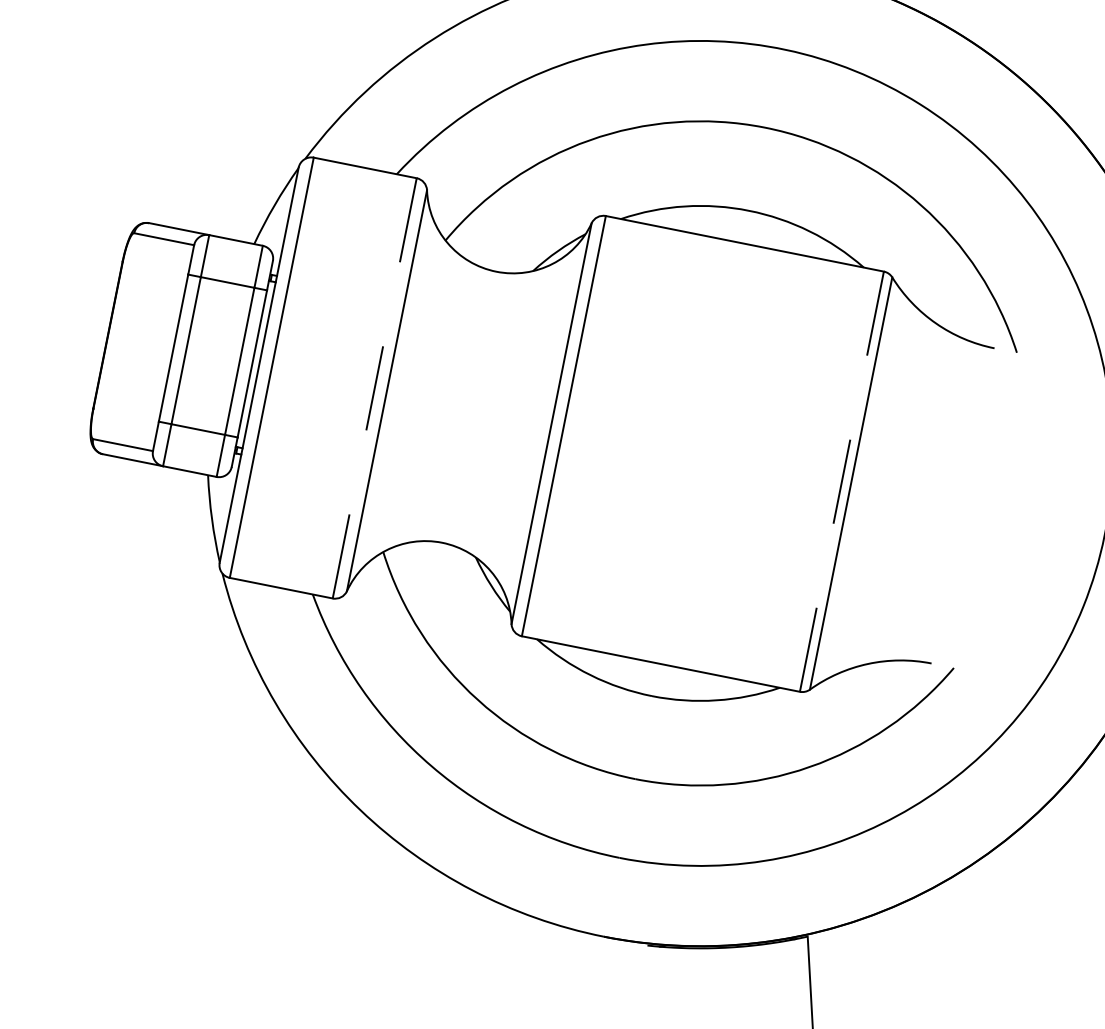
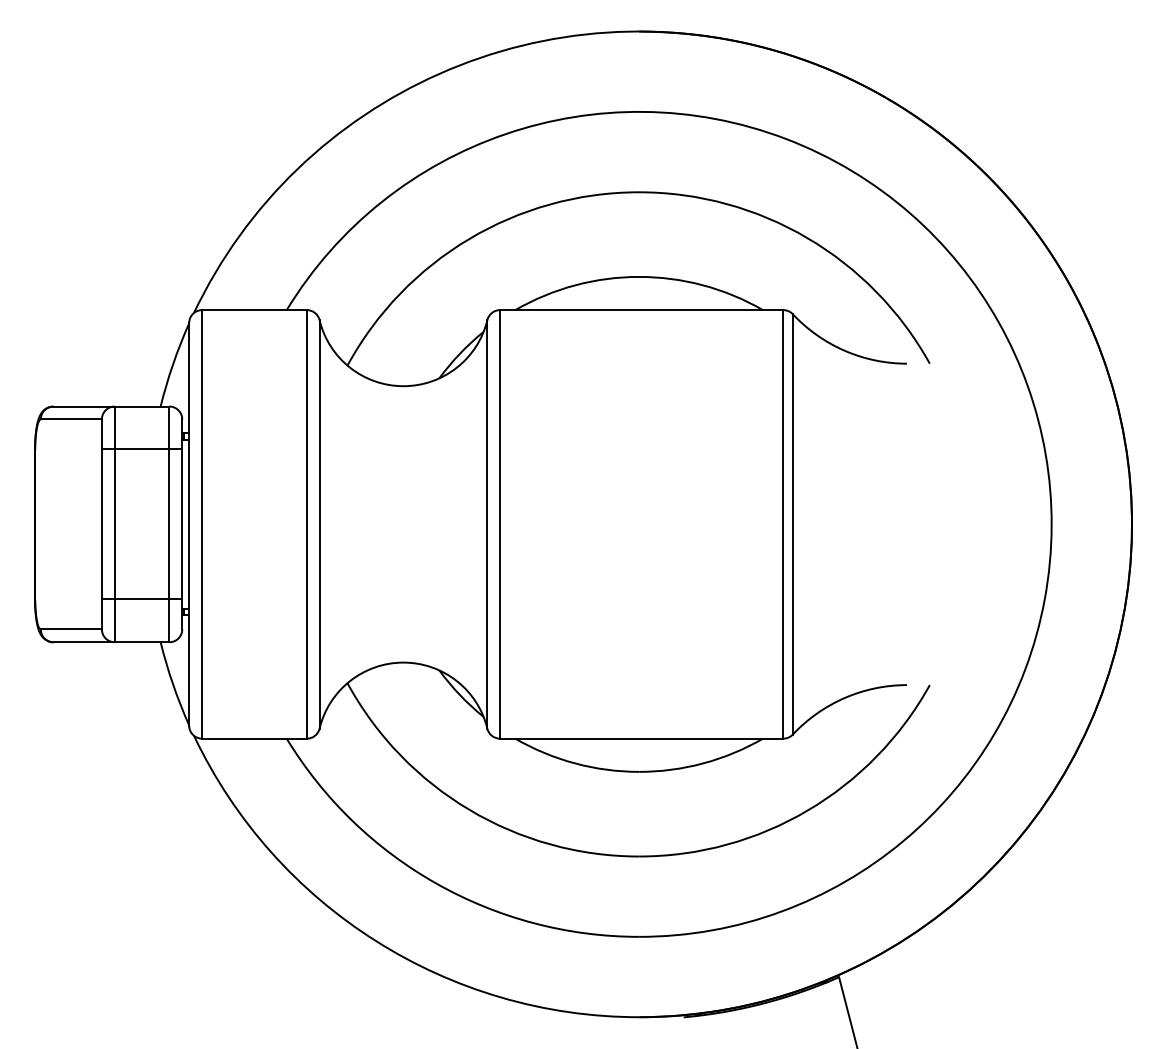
line: (375, 387) -> (307, 523), dashed -> solid
line: (842, 480) -> (783, 523), dashed -> solid

